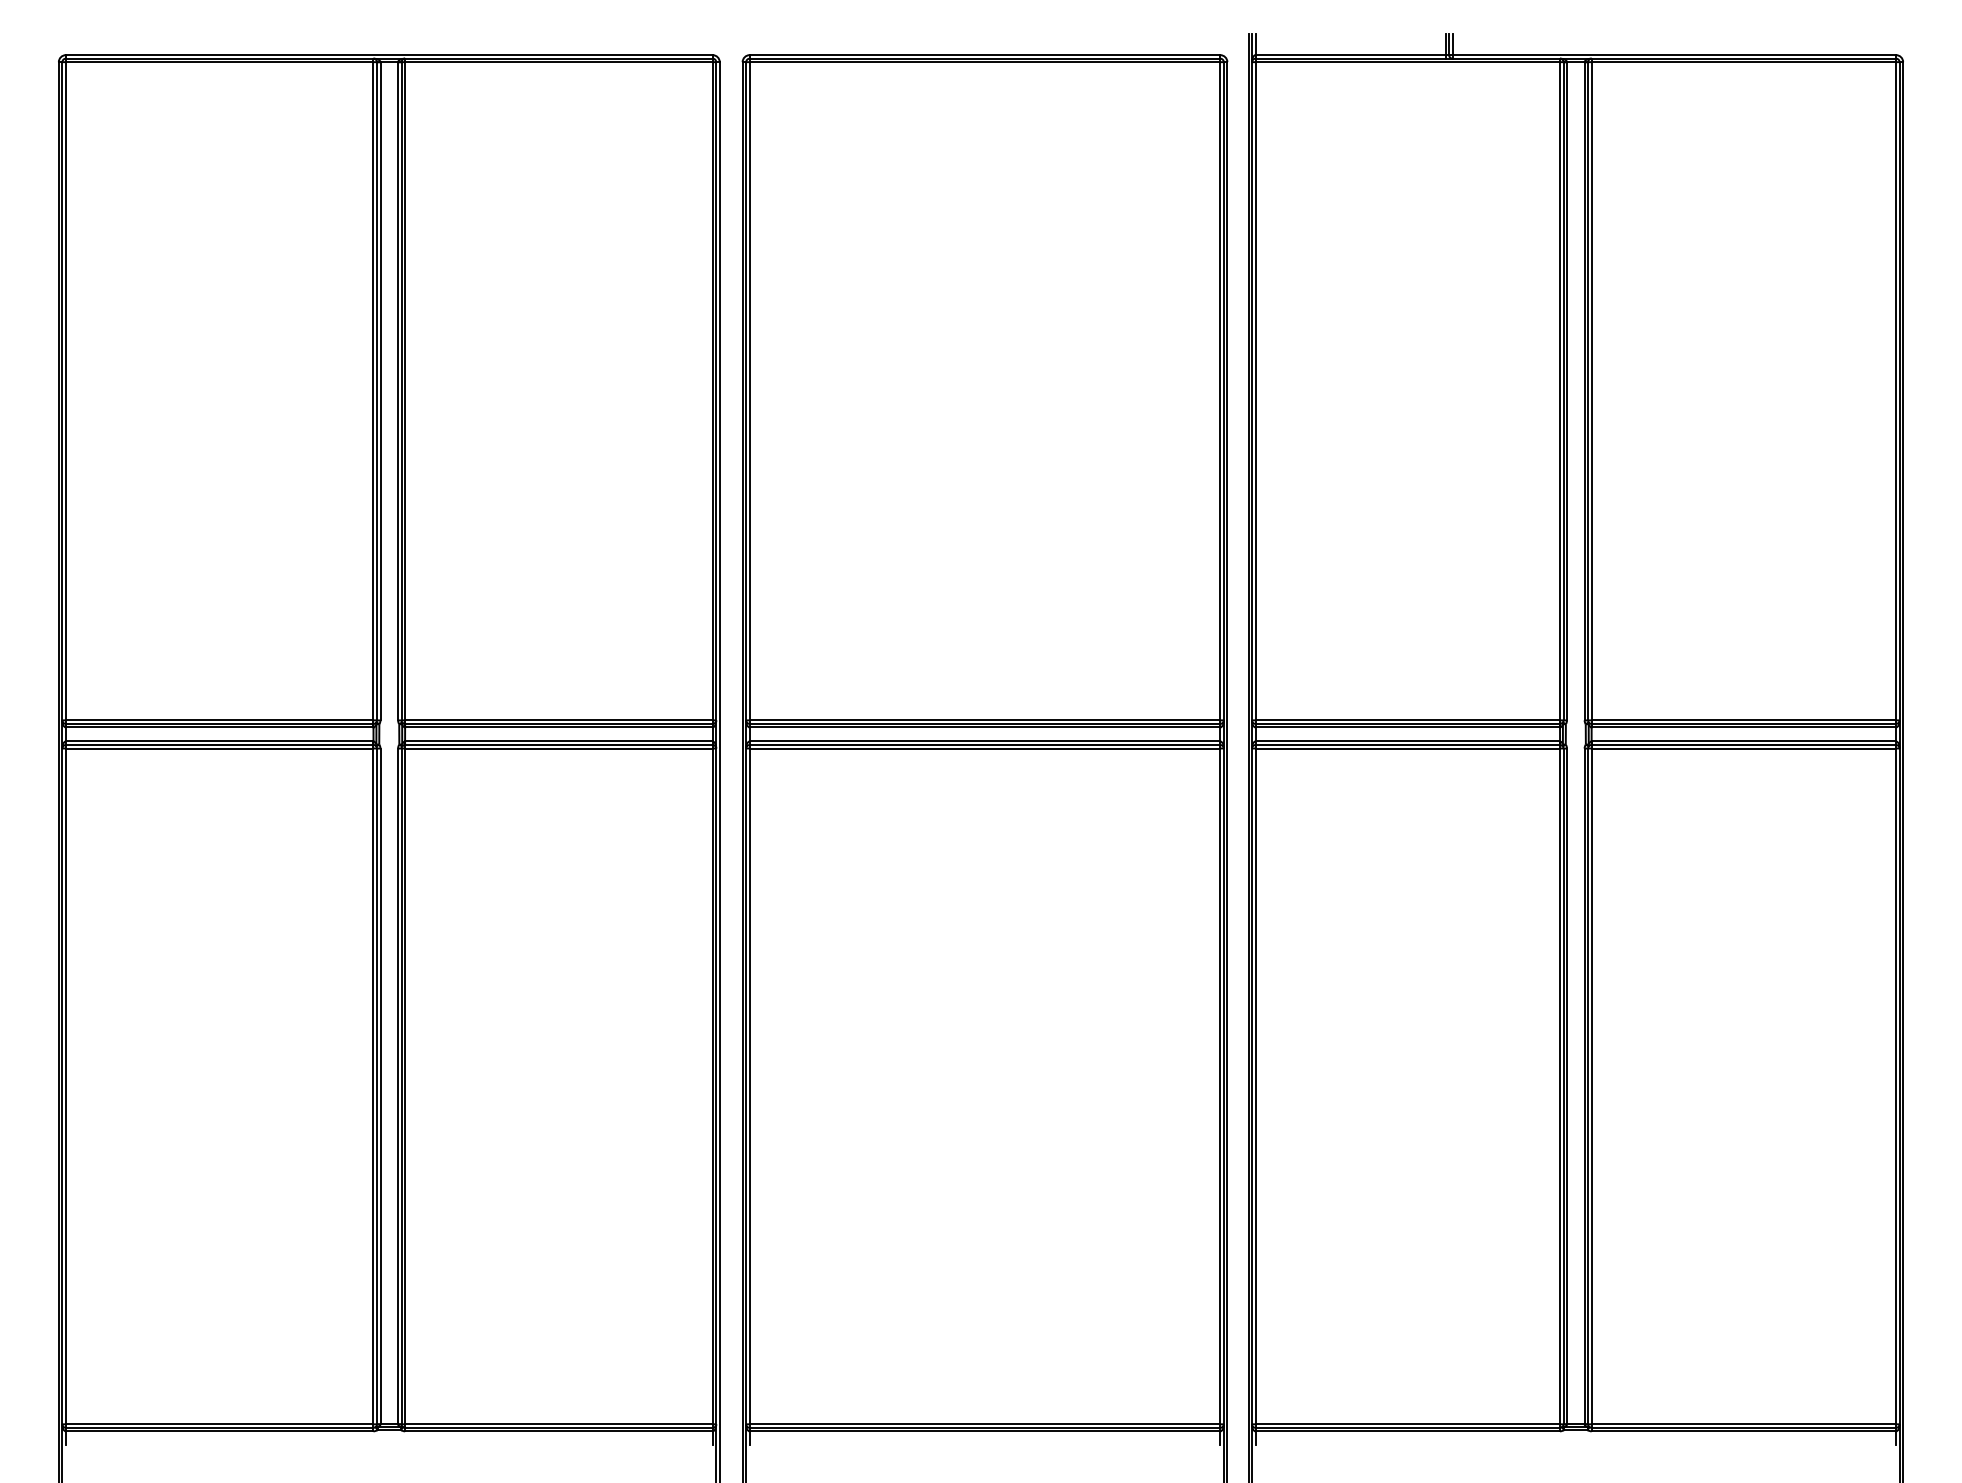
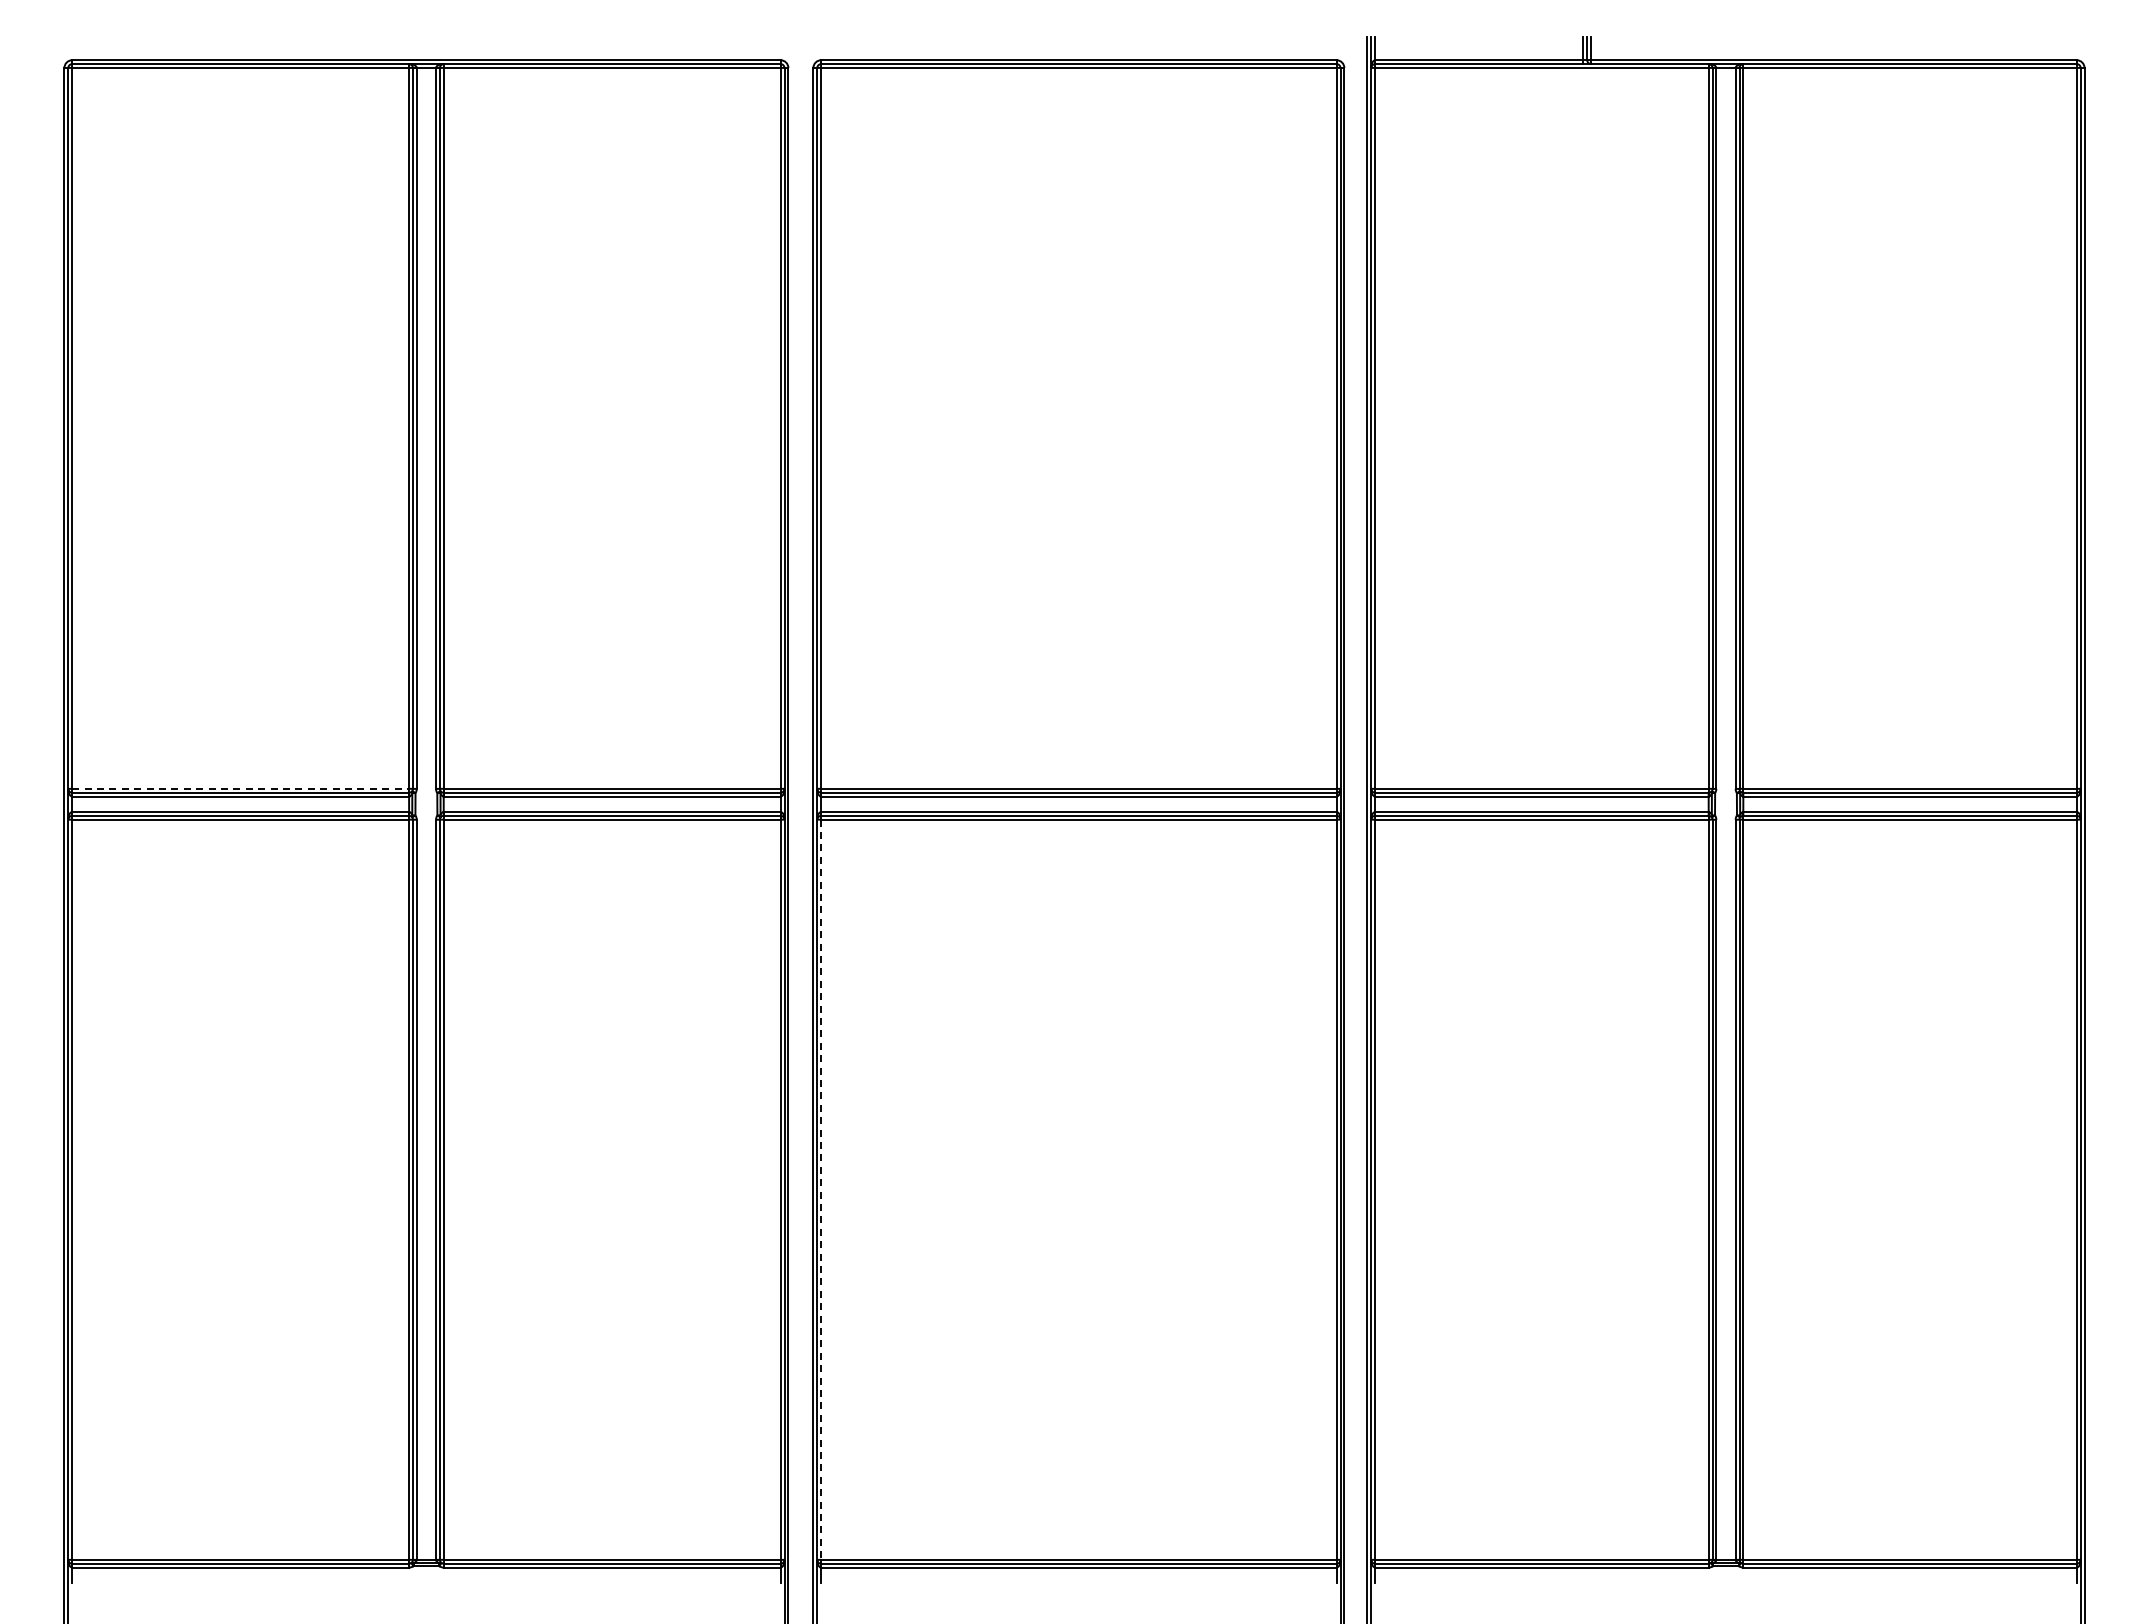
line: (220, 720) -> (241, 788), solid -> dashed
line: (750, 1087) -> (821, 1190), solid -> dashed

